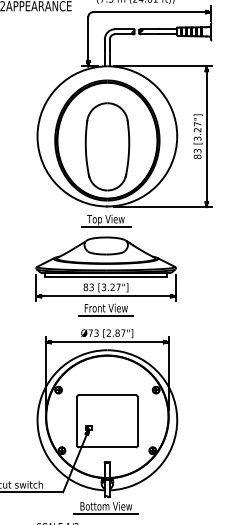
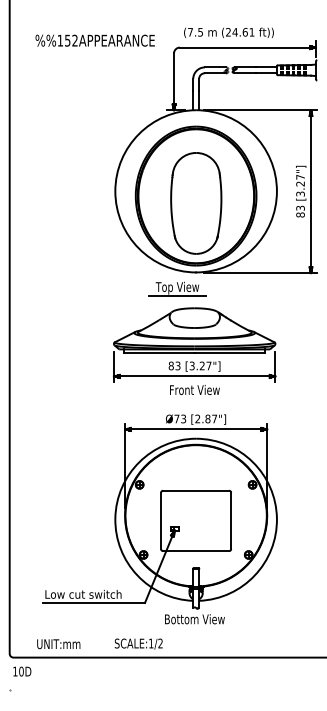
part: (105, 220) -> (177, 288), moved
line: (105, 315) -> (194, 398), removed
line: (105, 514) -> (194, 628), removed

